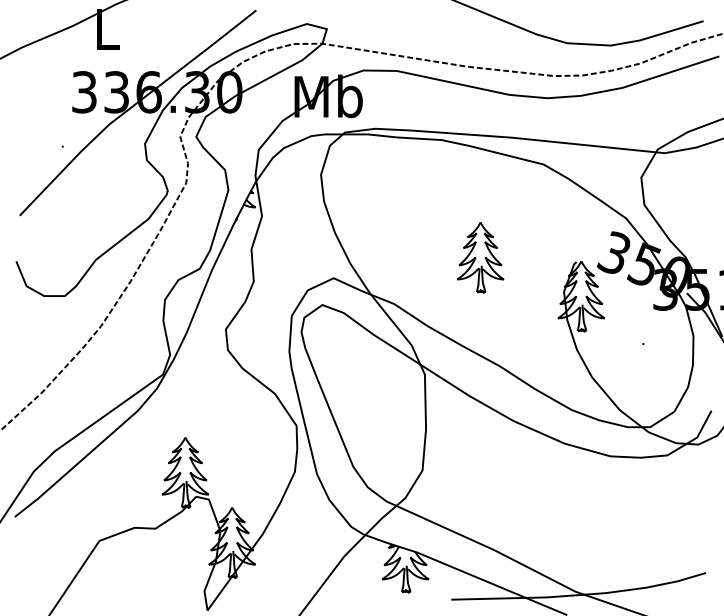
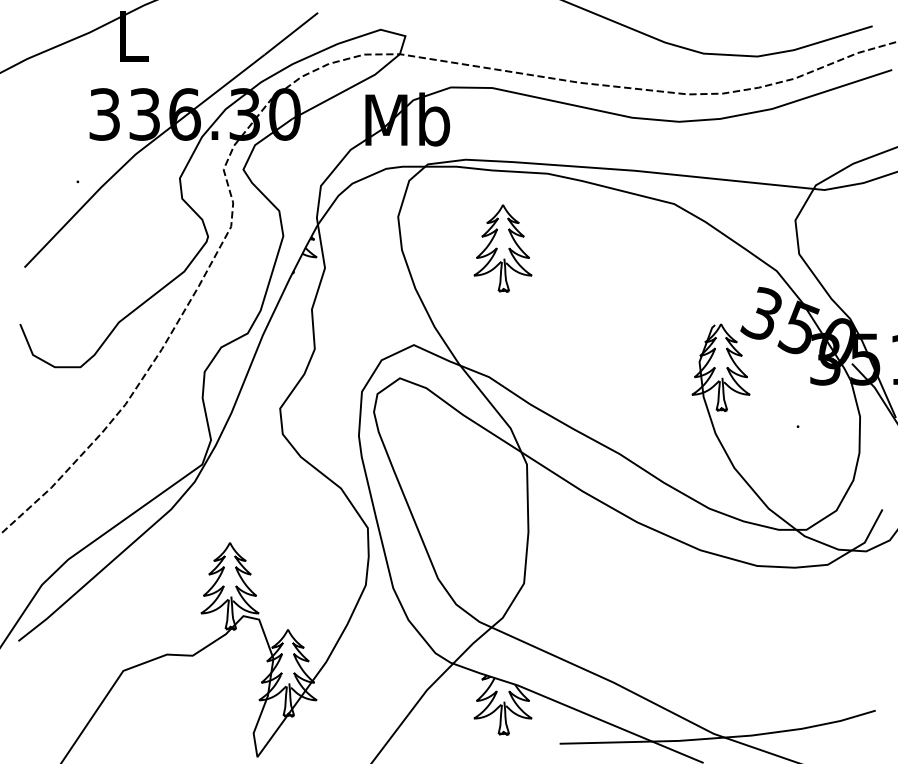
part: (480, 257) -> (502, 248), moved

